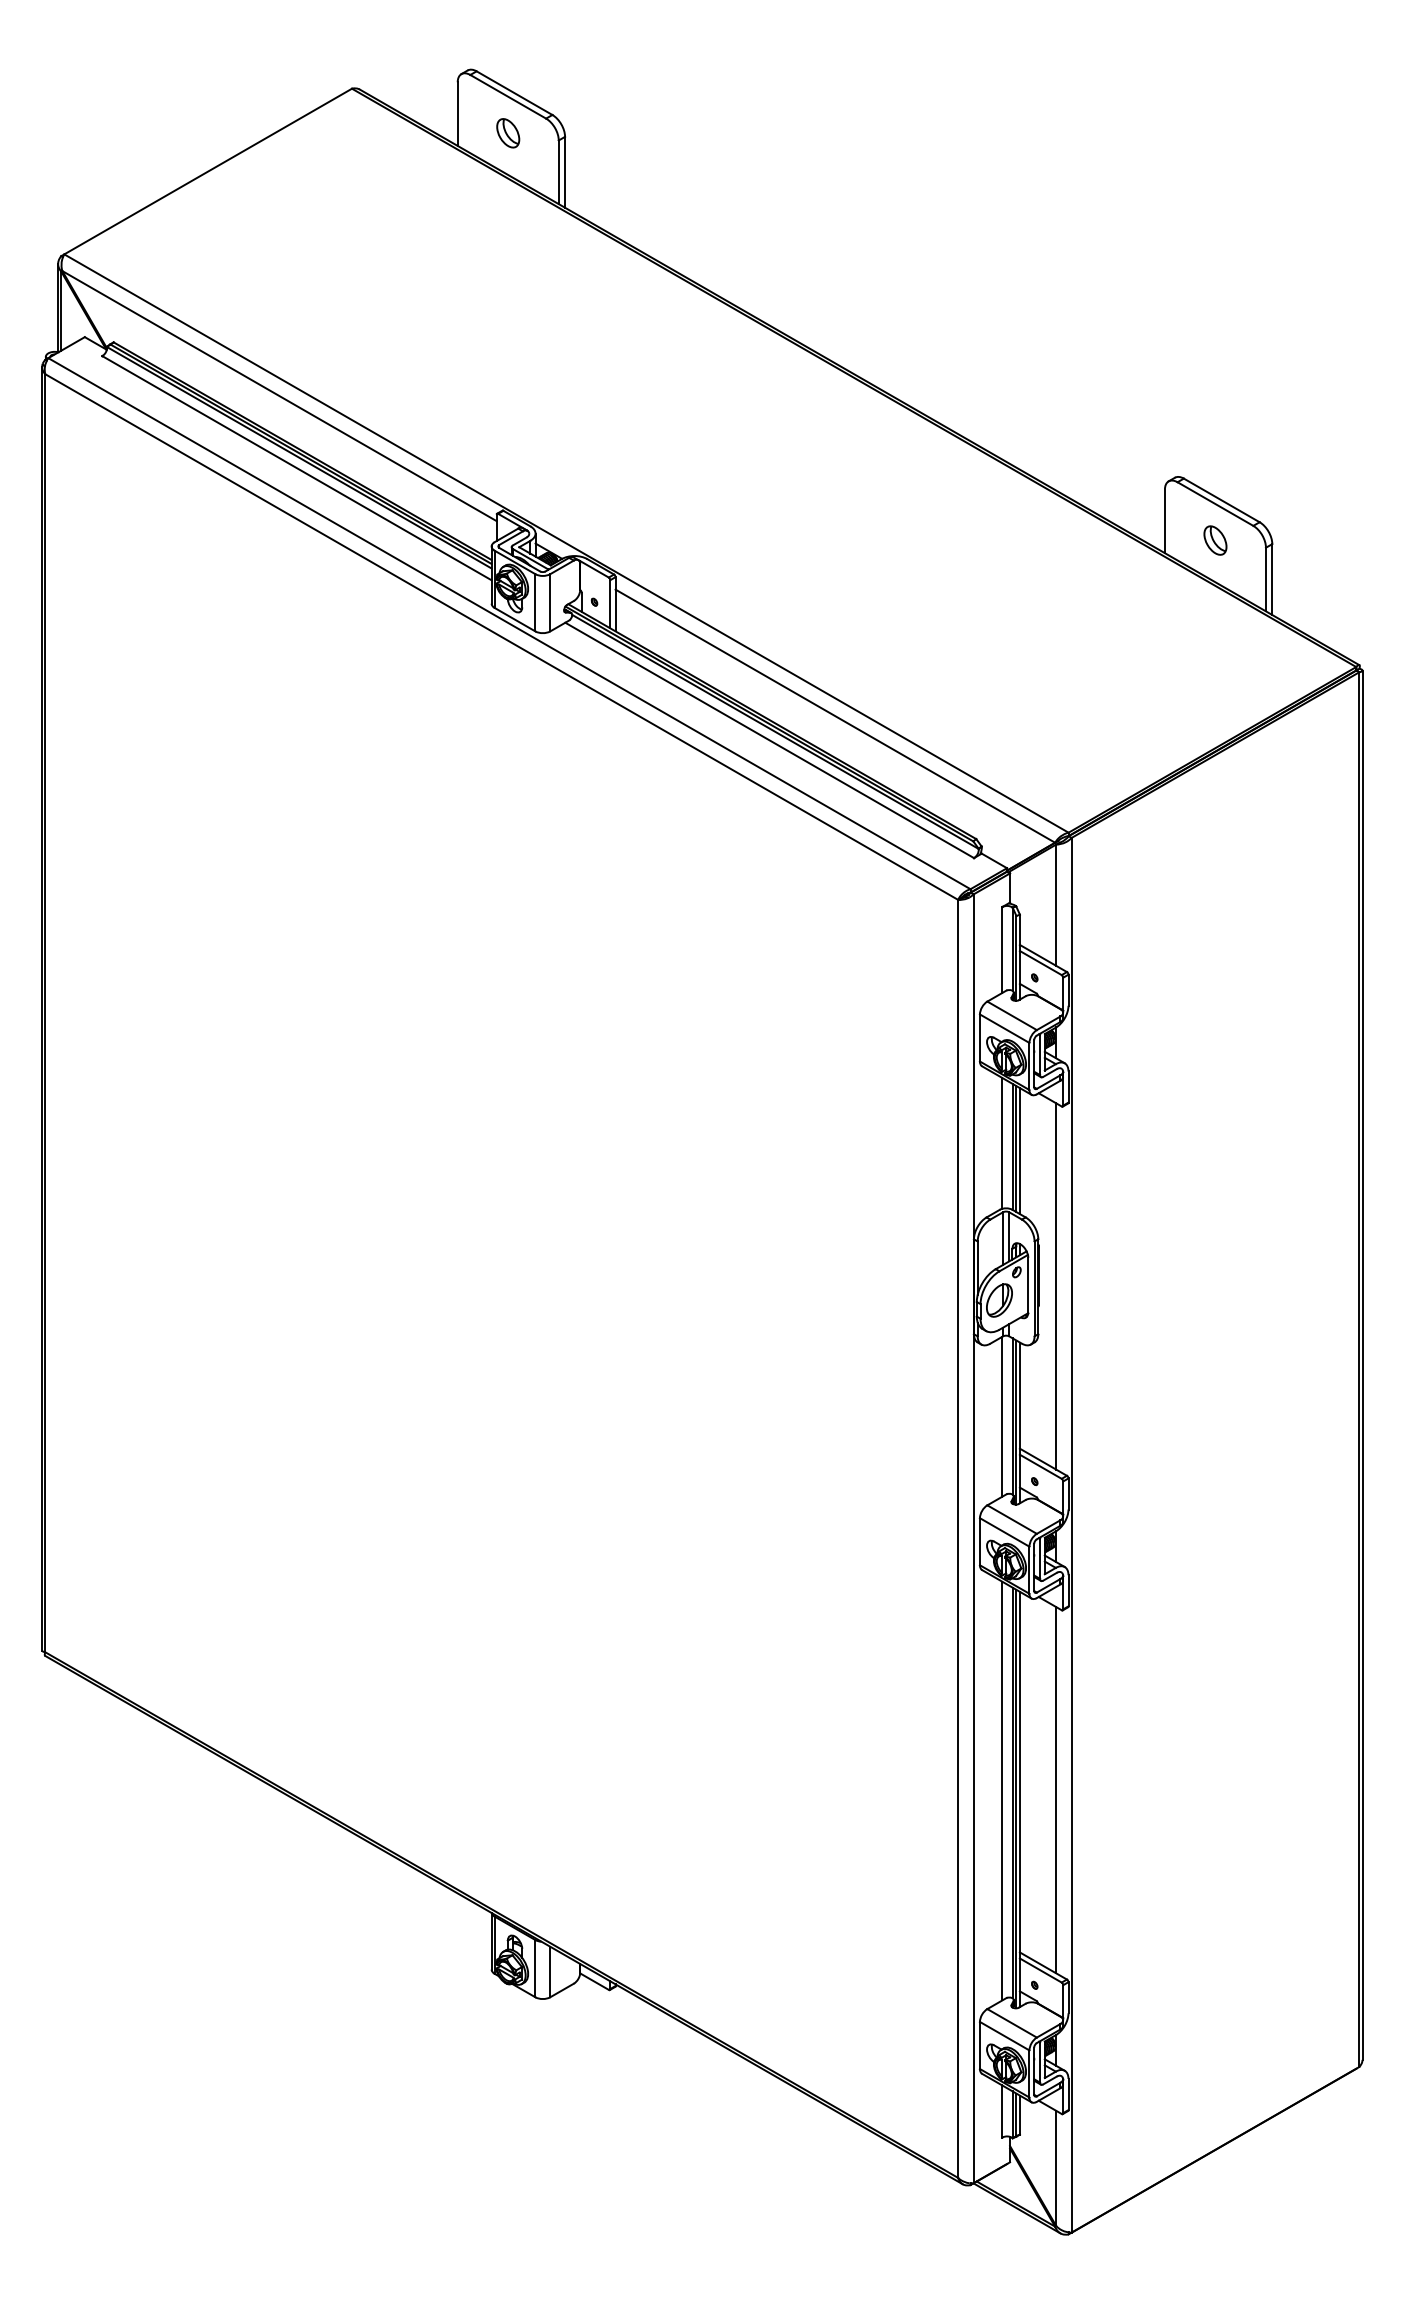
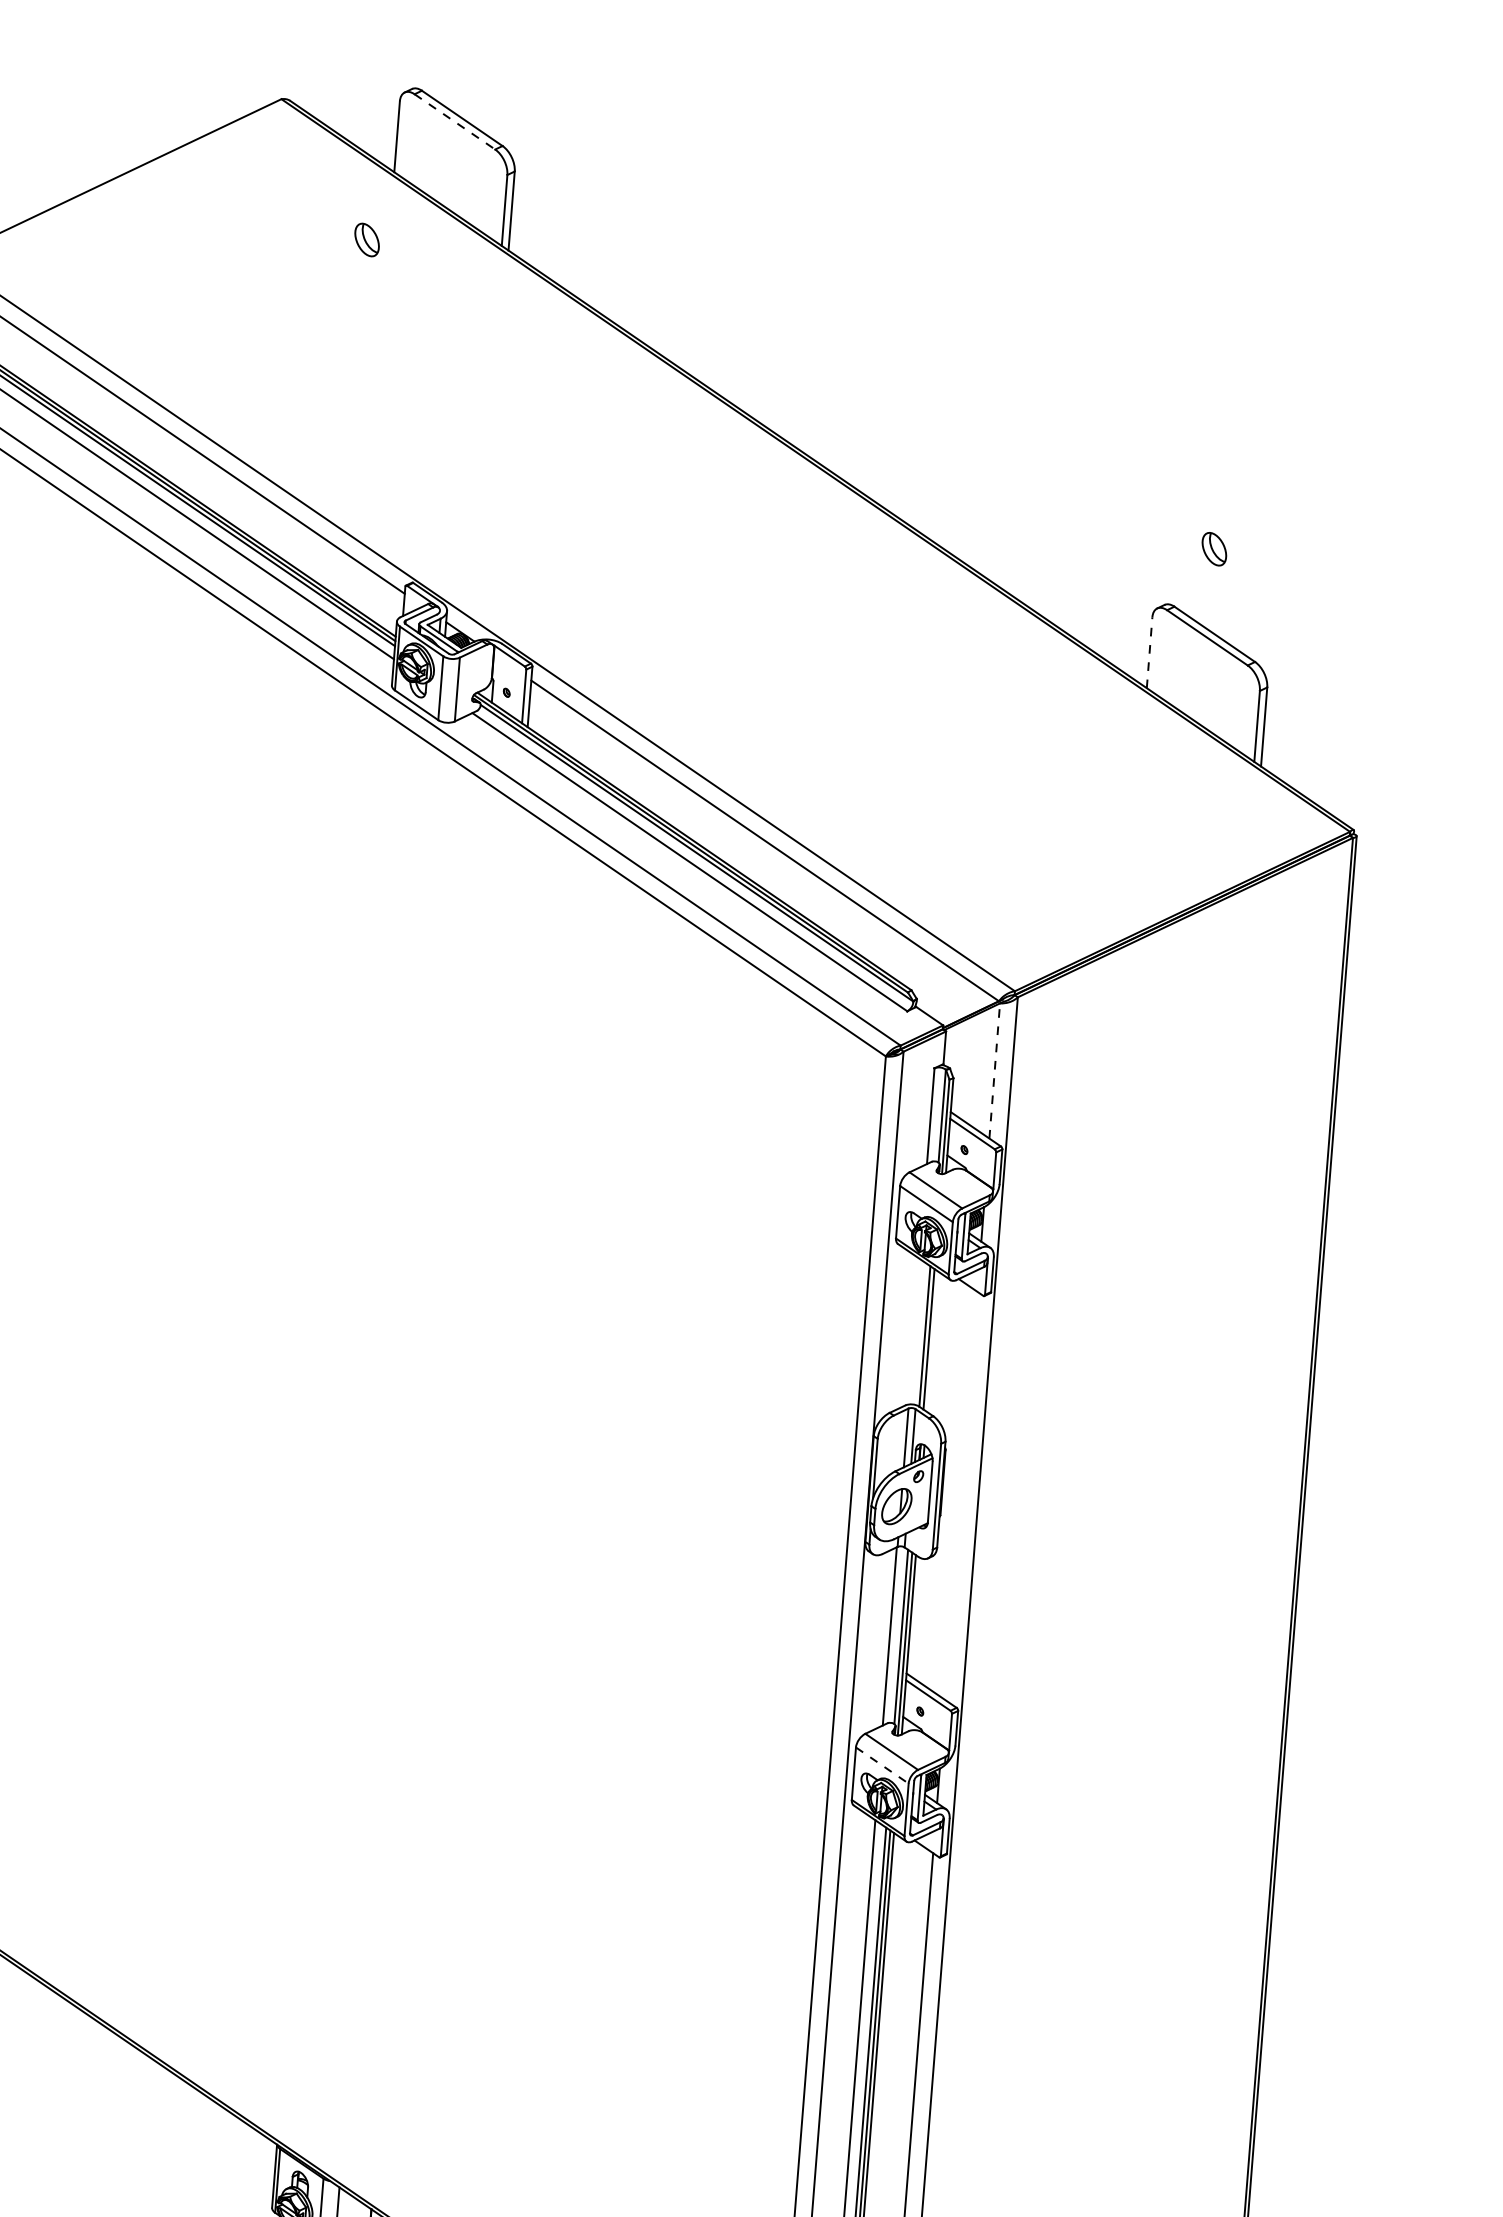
line: (508, 96) -> (455, 121), solid -> dashed
part: (508, 133) -> (367, 240), moved
line: (1164, 521) -> (1149, 652), solid -> dashed
part: (1215, 540) -> (1214, 549), moved
line: (1056, 905) -> (995, 1071), solid -> dashed
line: (1002, 1142) -> (914, 1330), removed
line: (1019, 1151) -> (932, 1342), removed
line: (1056, 1286) -> (961, 1495), removed
line: (1004, 1532) -> (882, 1765), solid -> dashed

